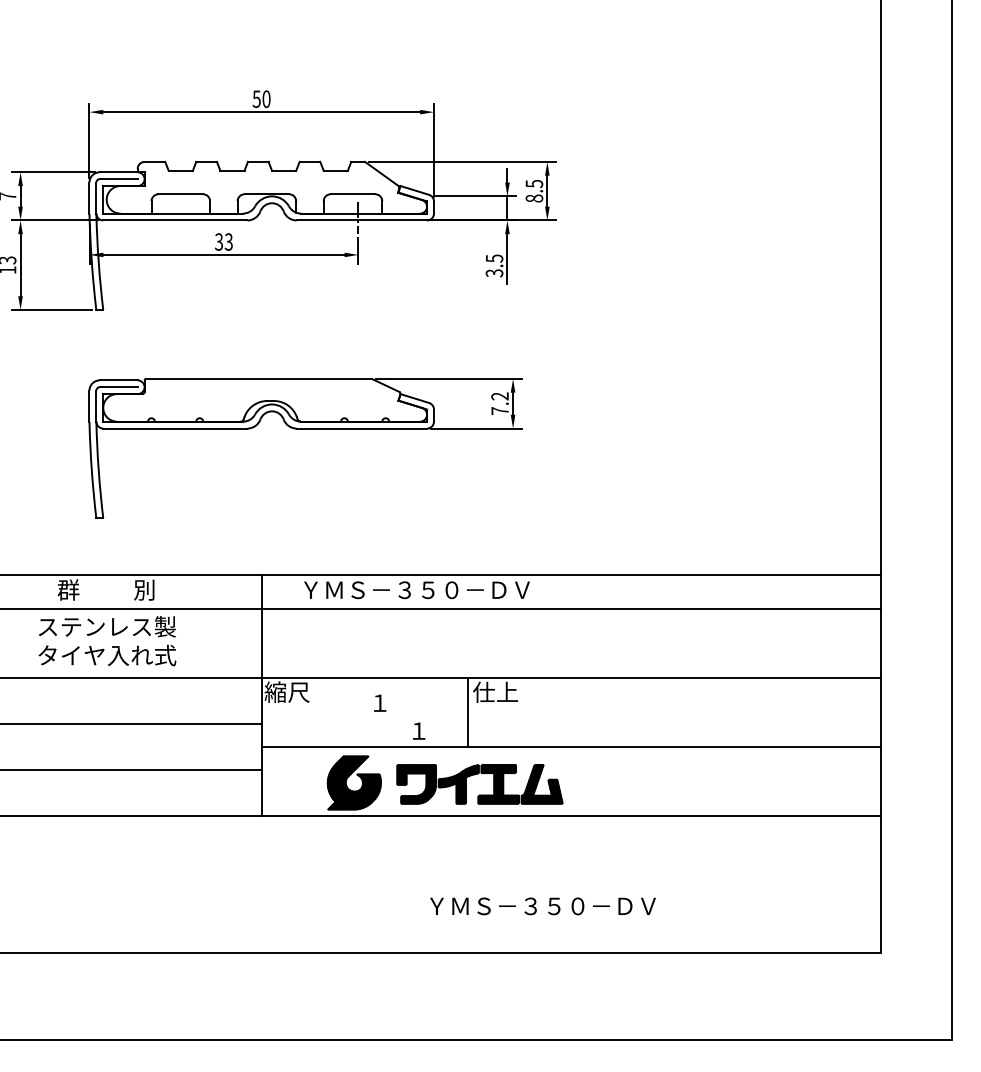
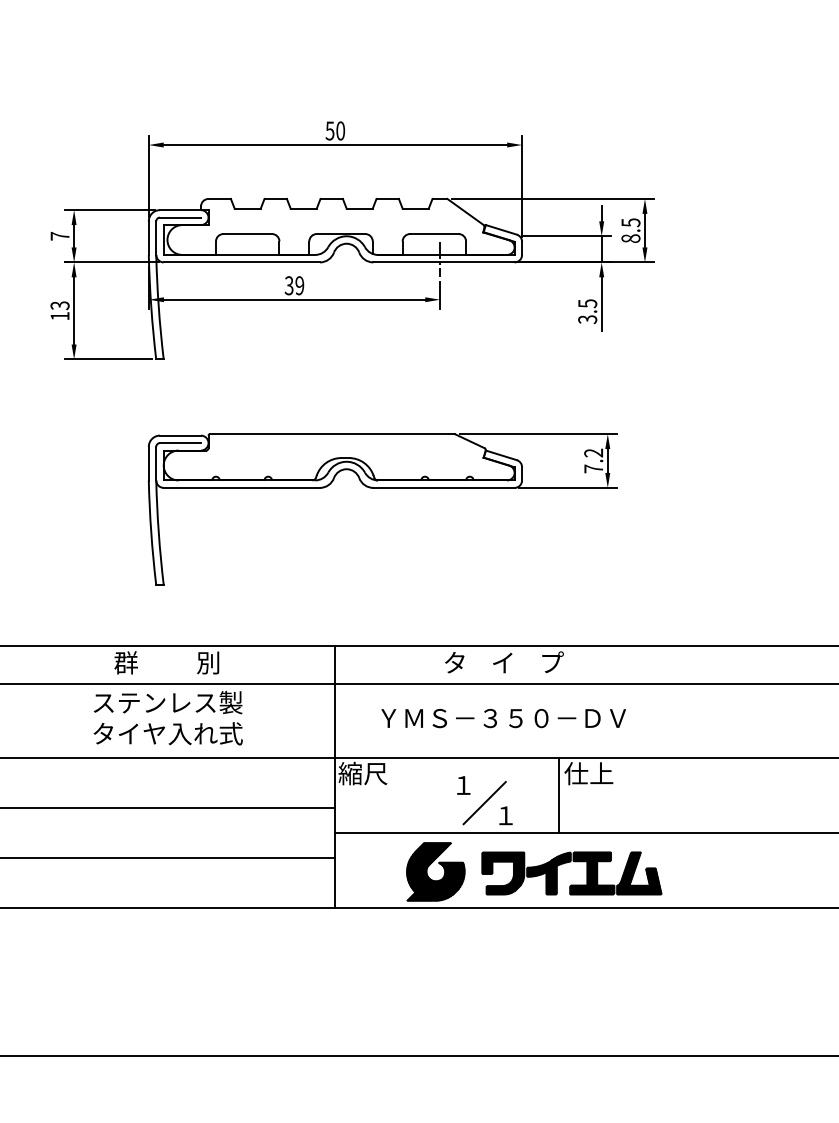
text: (228, 241) -> (299, 285), 33 -> 39
text: (416, 589) -> (503, 662), ＹＭＳ－３５０－ＤＶ -> タ    イ    プ
line: (399, 718) -> (484, 802), added
text: (542, 906) -> (503, 718), moved

